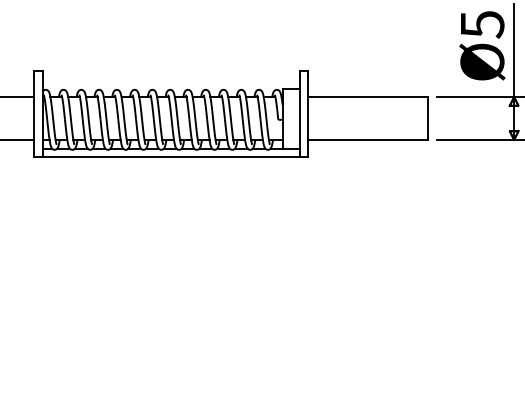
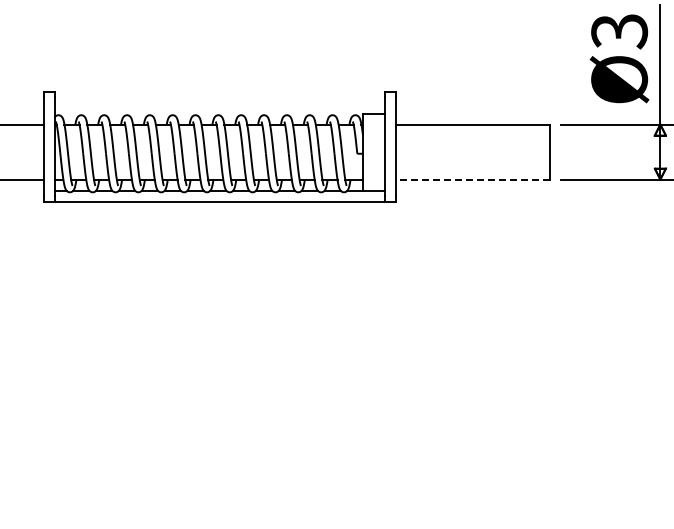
text: (482, 24) -> (619, 31), Ø5 -> Ø3
line: (367, 139) -> (472, 179), solid -> dashed

